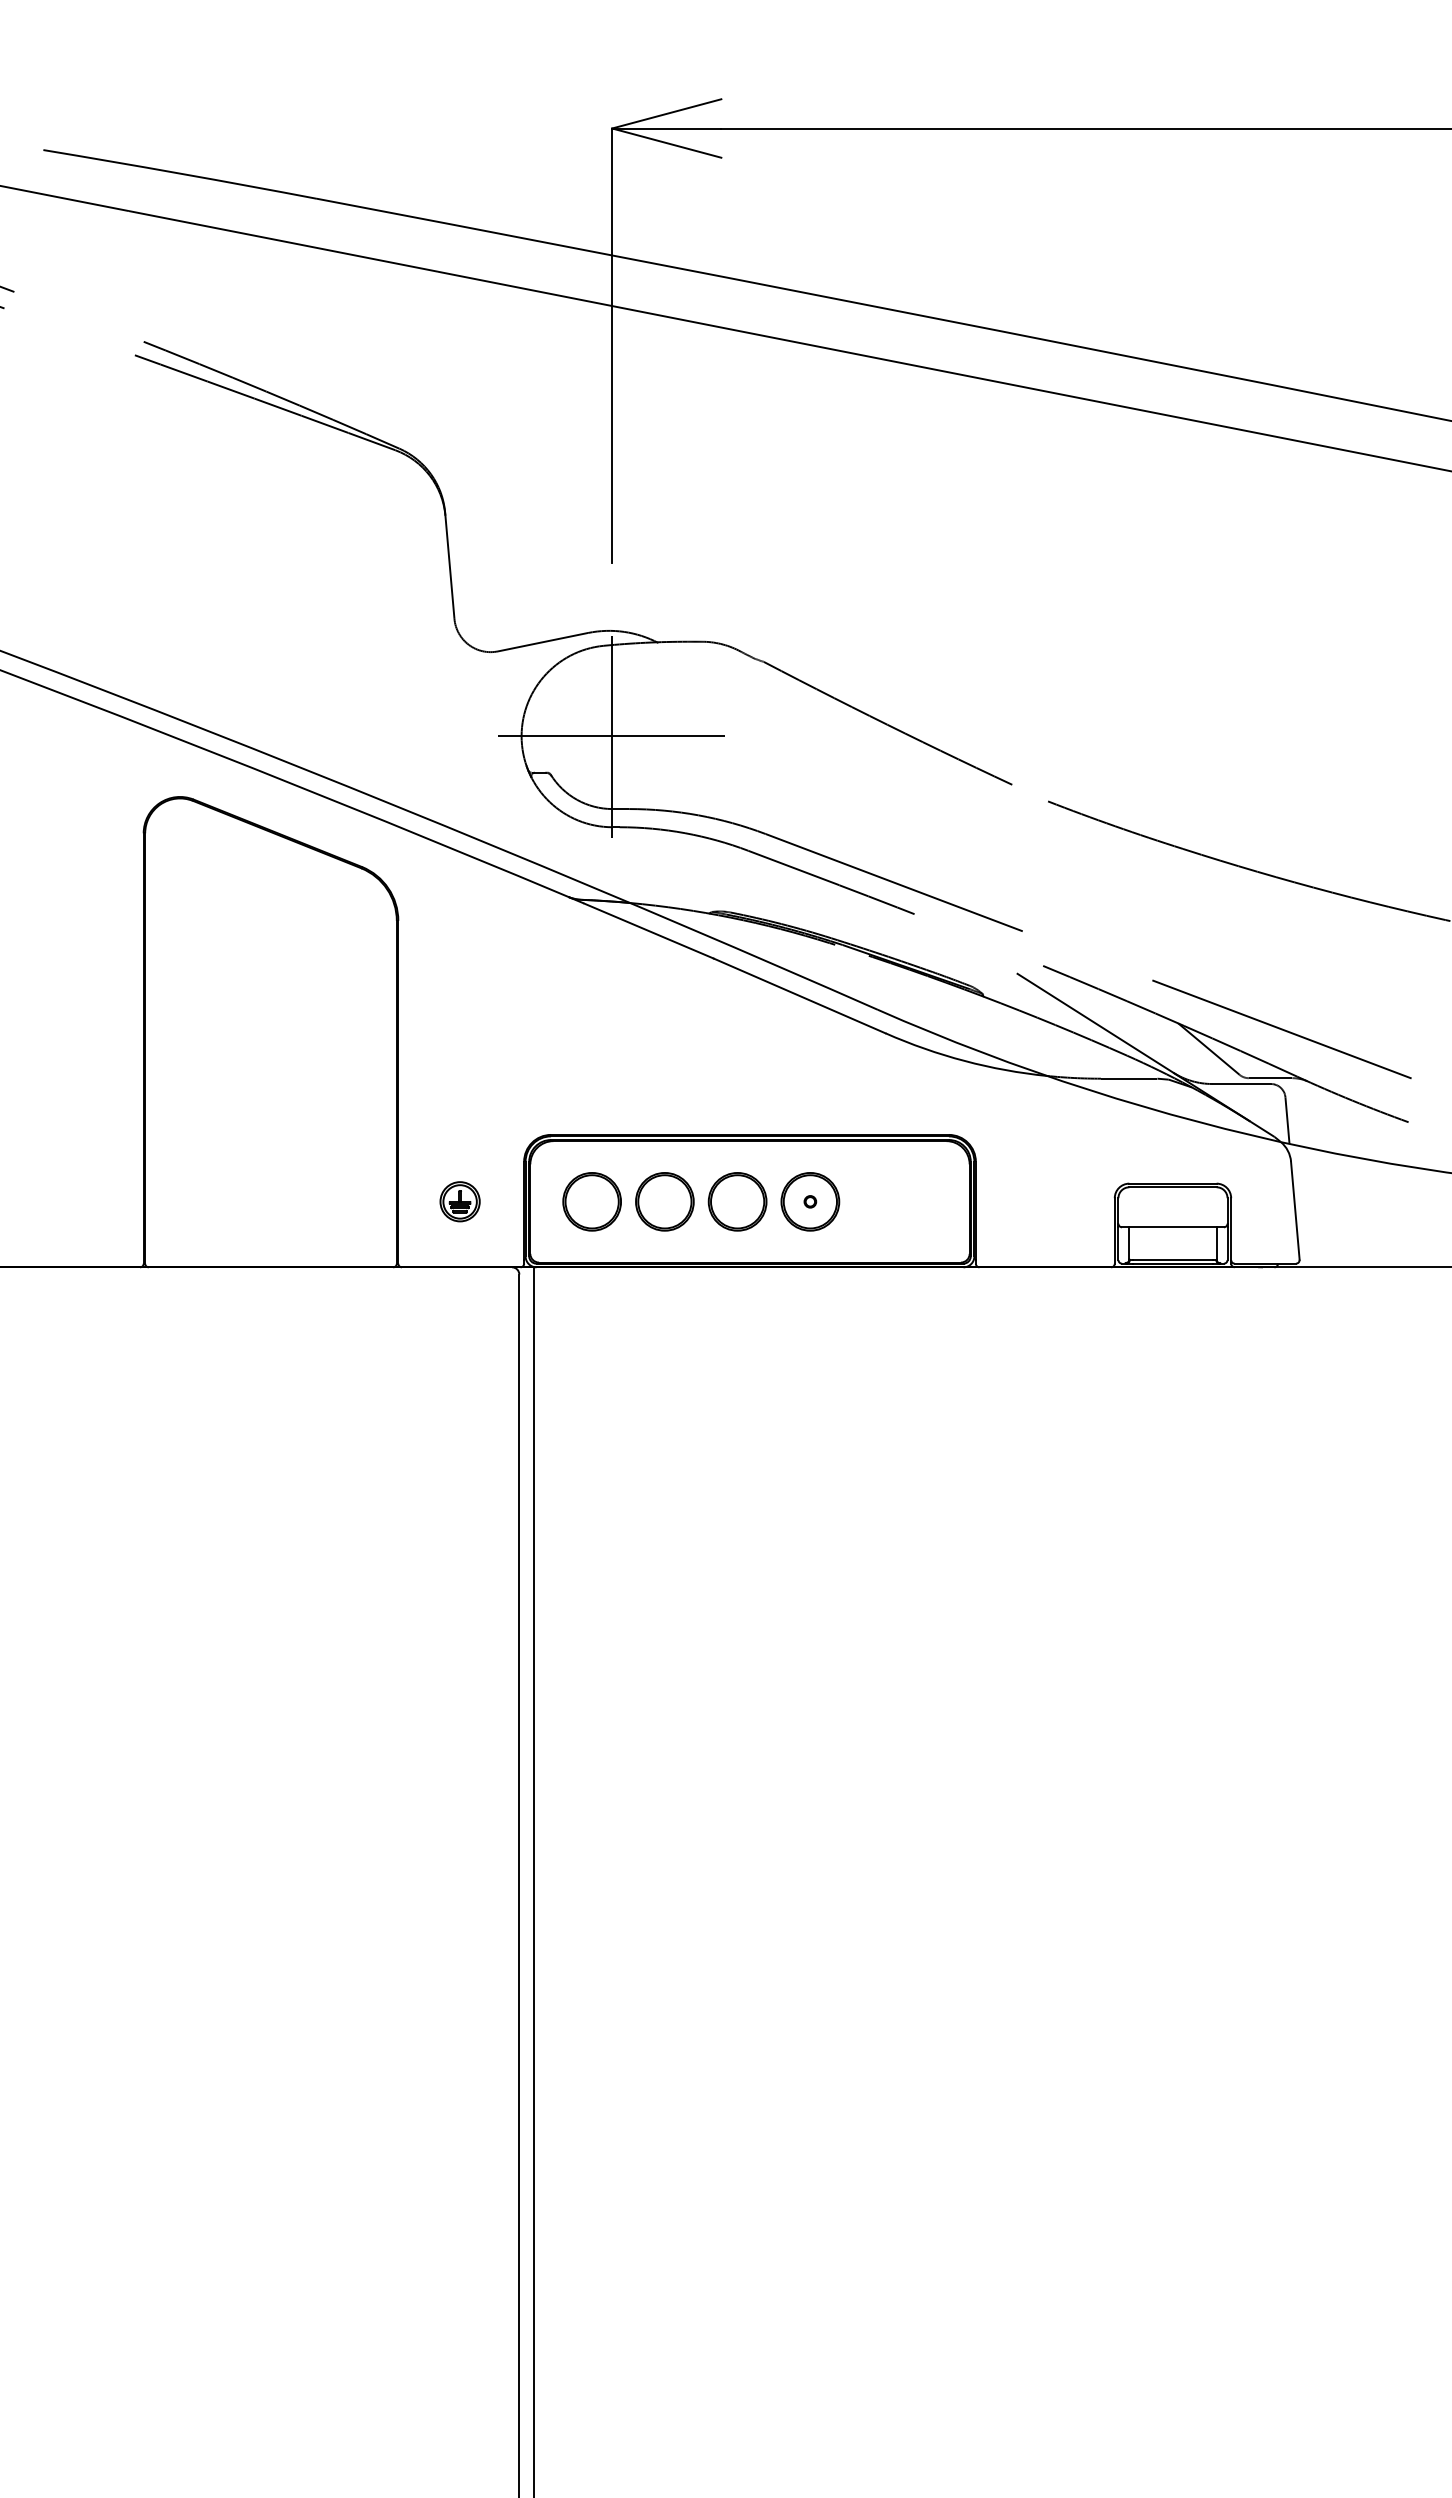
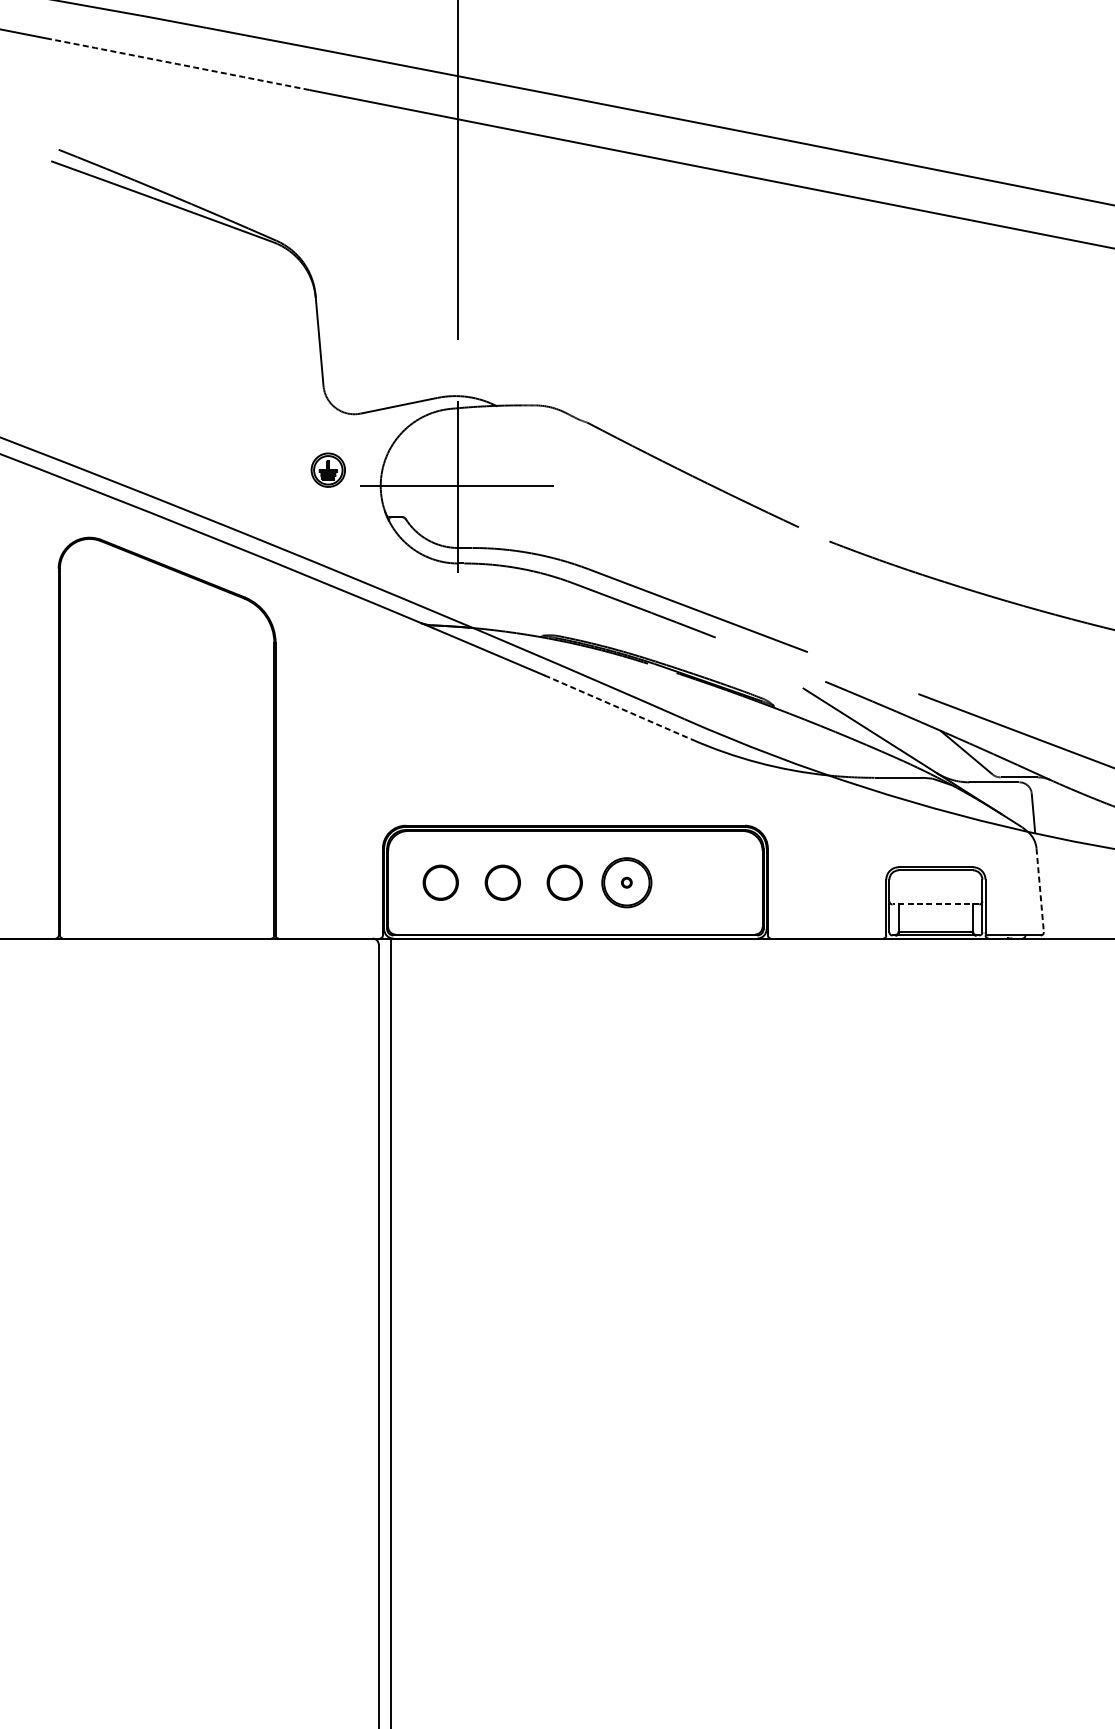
arc: (283, 241) -> (177, 64), solid -> dashed
line: (799, 995) -> (617, 706), solid -> dashed
part: (459, 1201) -> (327, 469), moved
part: (591, 1201) -> (440, 882), size x0.7
part: (664, 1201) -> (502, 882), size x0.7
part: (737, 1201) -> (564, 882), size x0.7
line: (1295, 1211) -> (1040, 890), solid -> dashed
line: (1172, 1227) -> (935, 904), solid -> dashed

